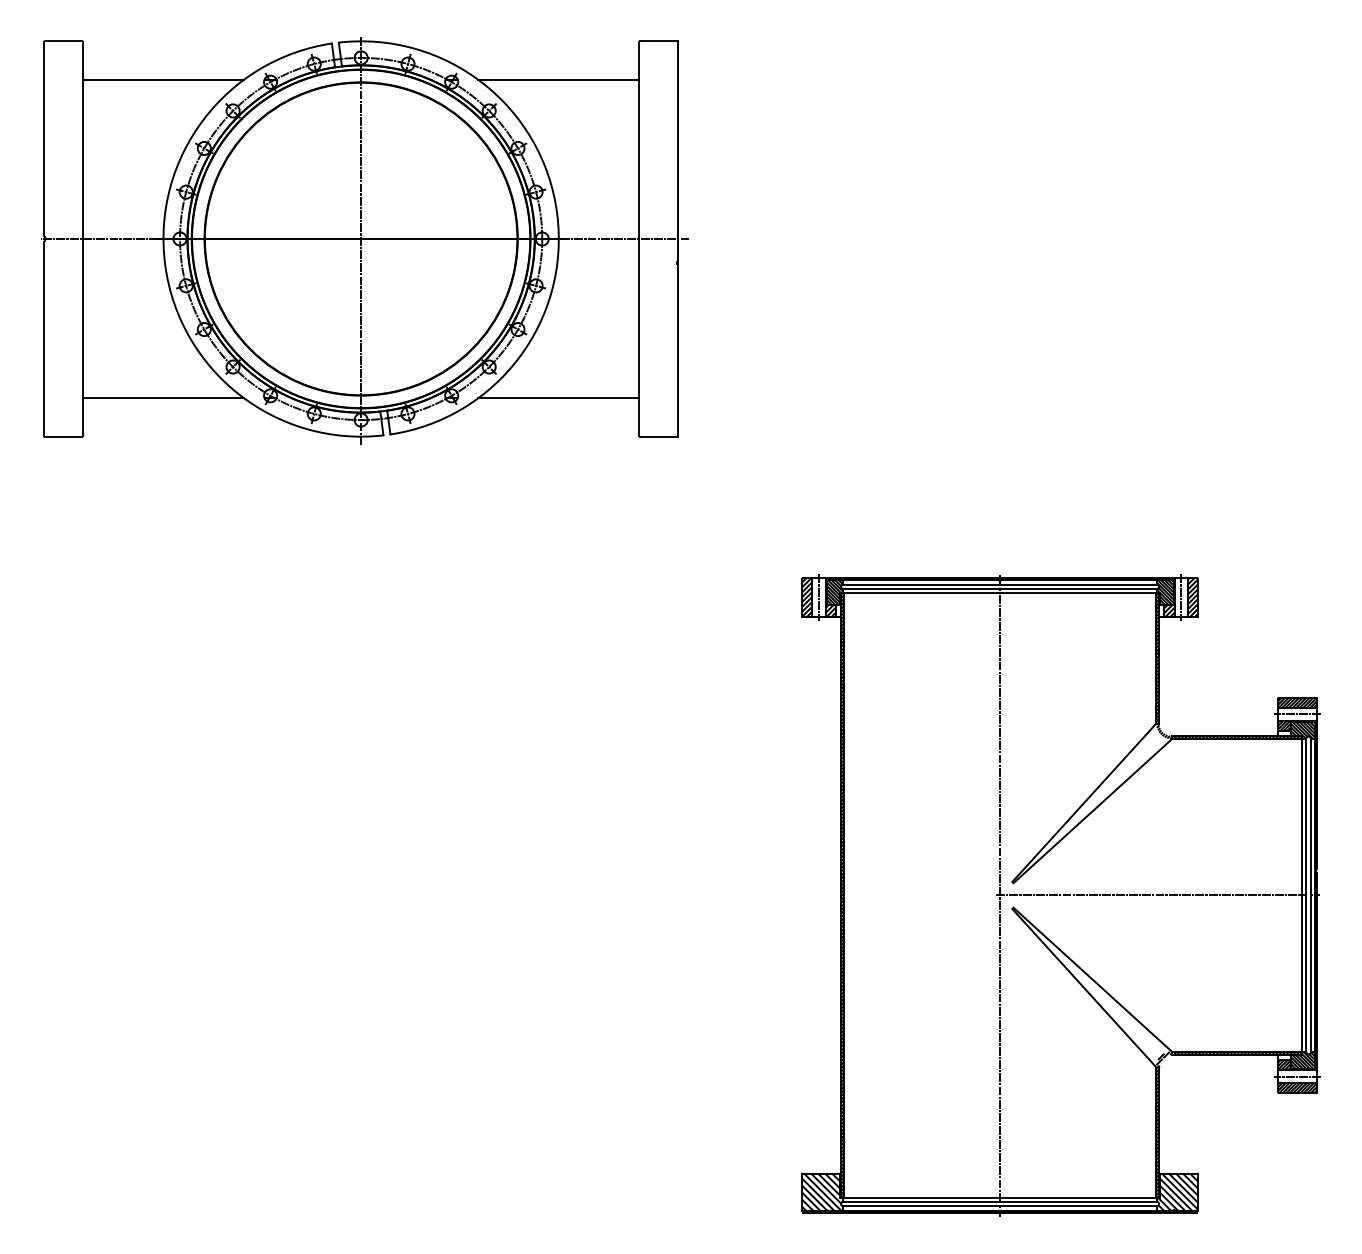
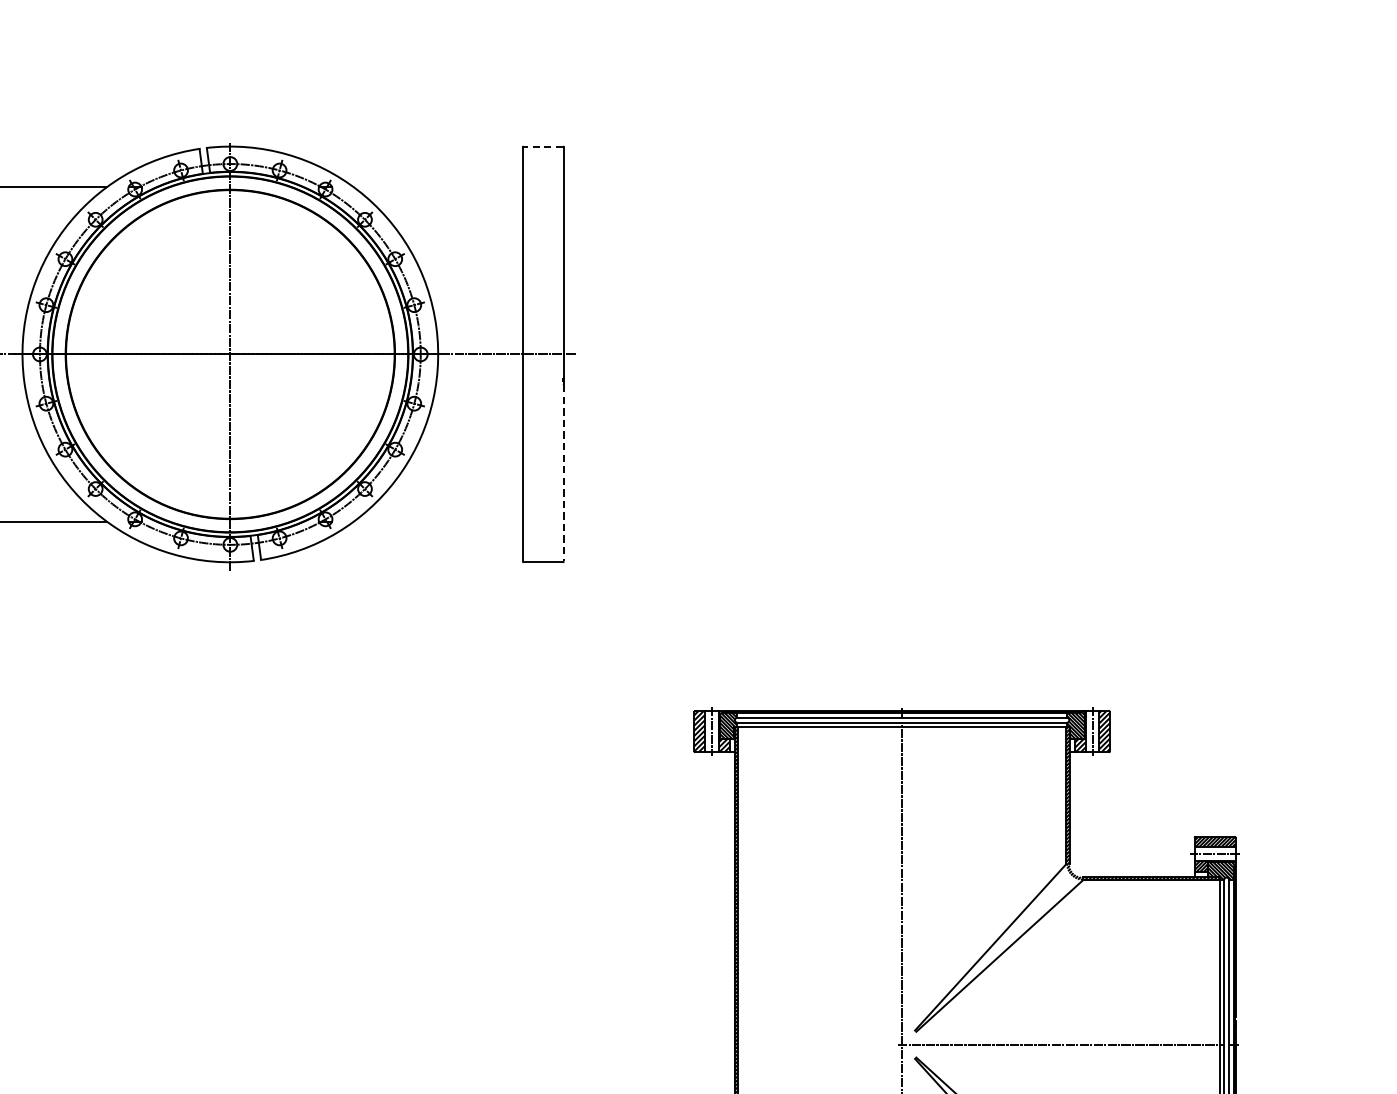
line: (658, 41) -> (543, 146), solid -> dashed
line: (558, 79) -> (437, 186), removed
line: (678, 352) -> (564, 473), solid -> dashed
line: (558, 398) -> (437, 522), removed

